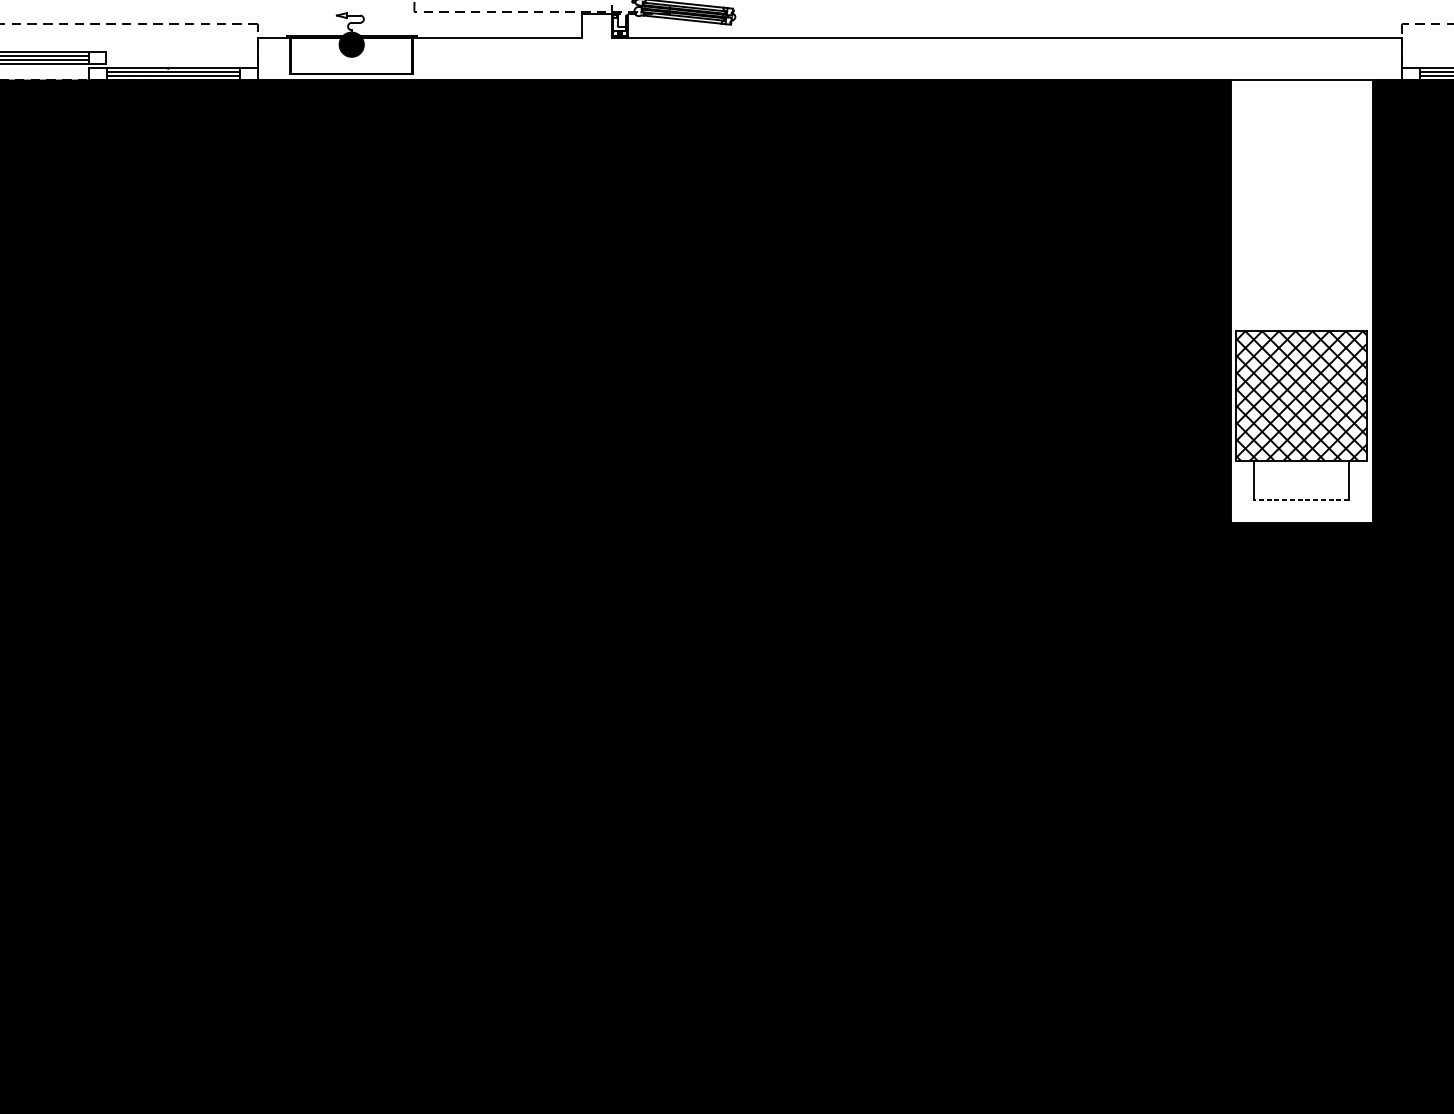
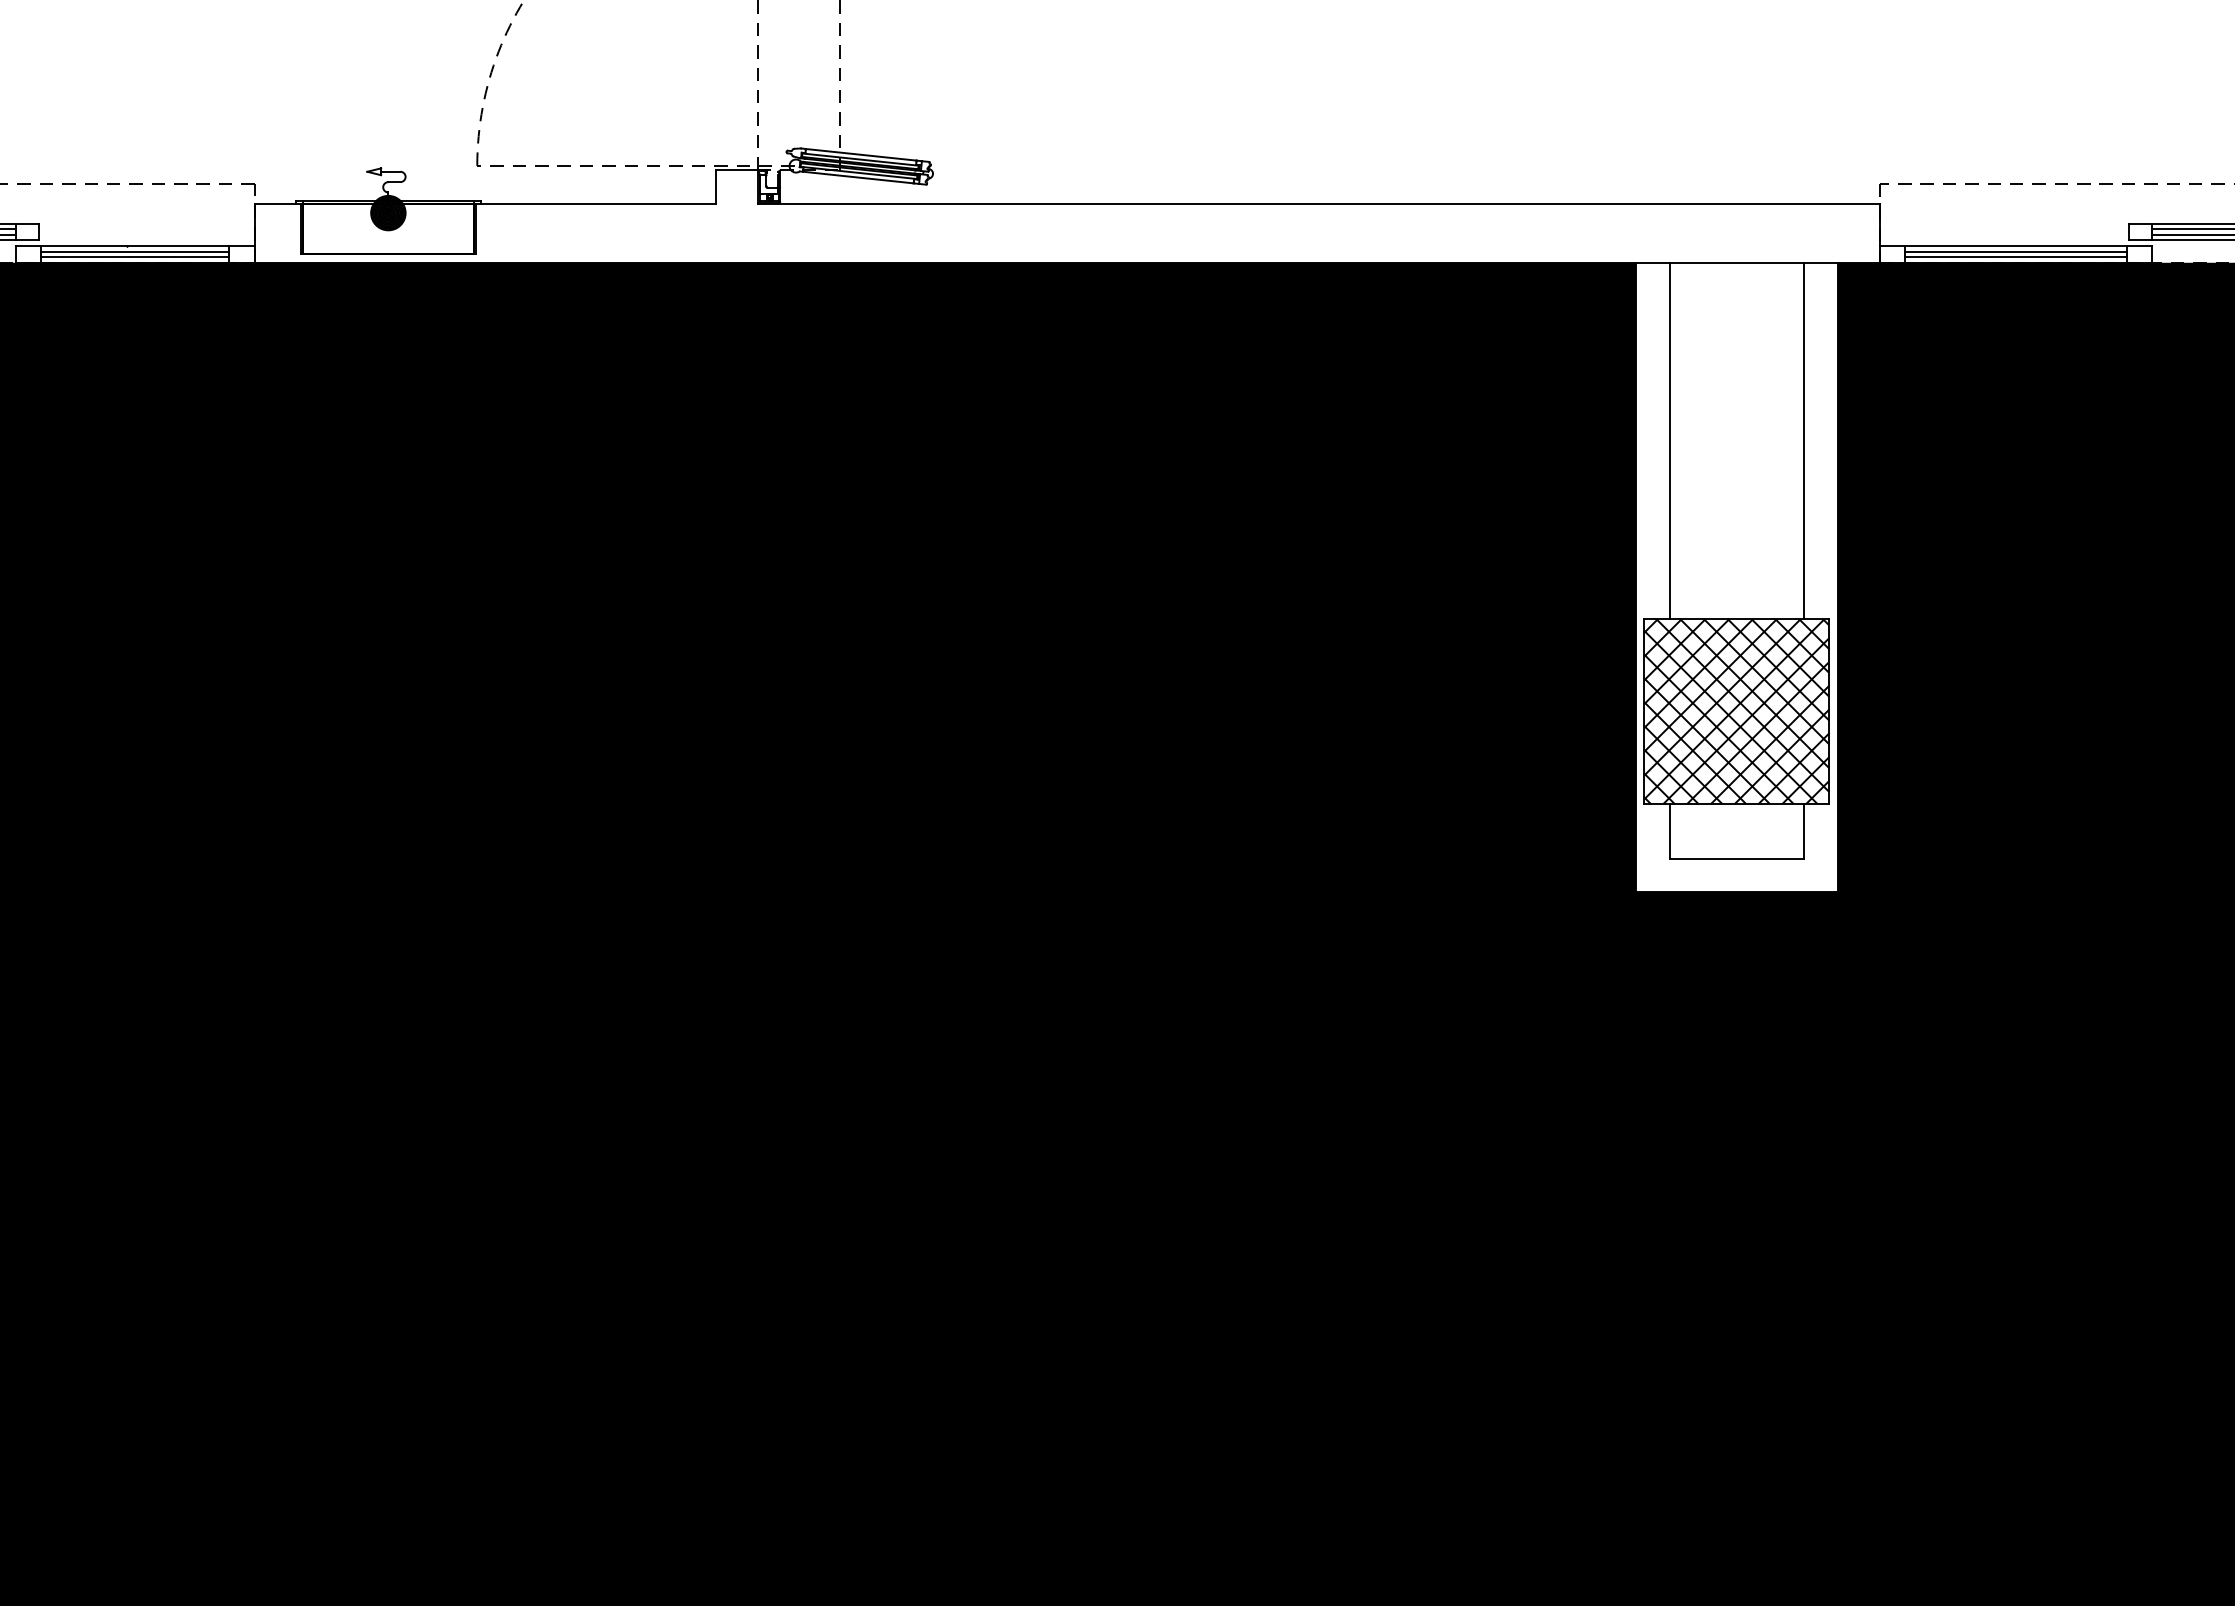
line: (1254, 204) -> (1669, 440), added
line: (1349, 204) -> (1804, 440), added
line: (1301, 499) -> (1736, 858), dashed -> solid

